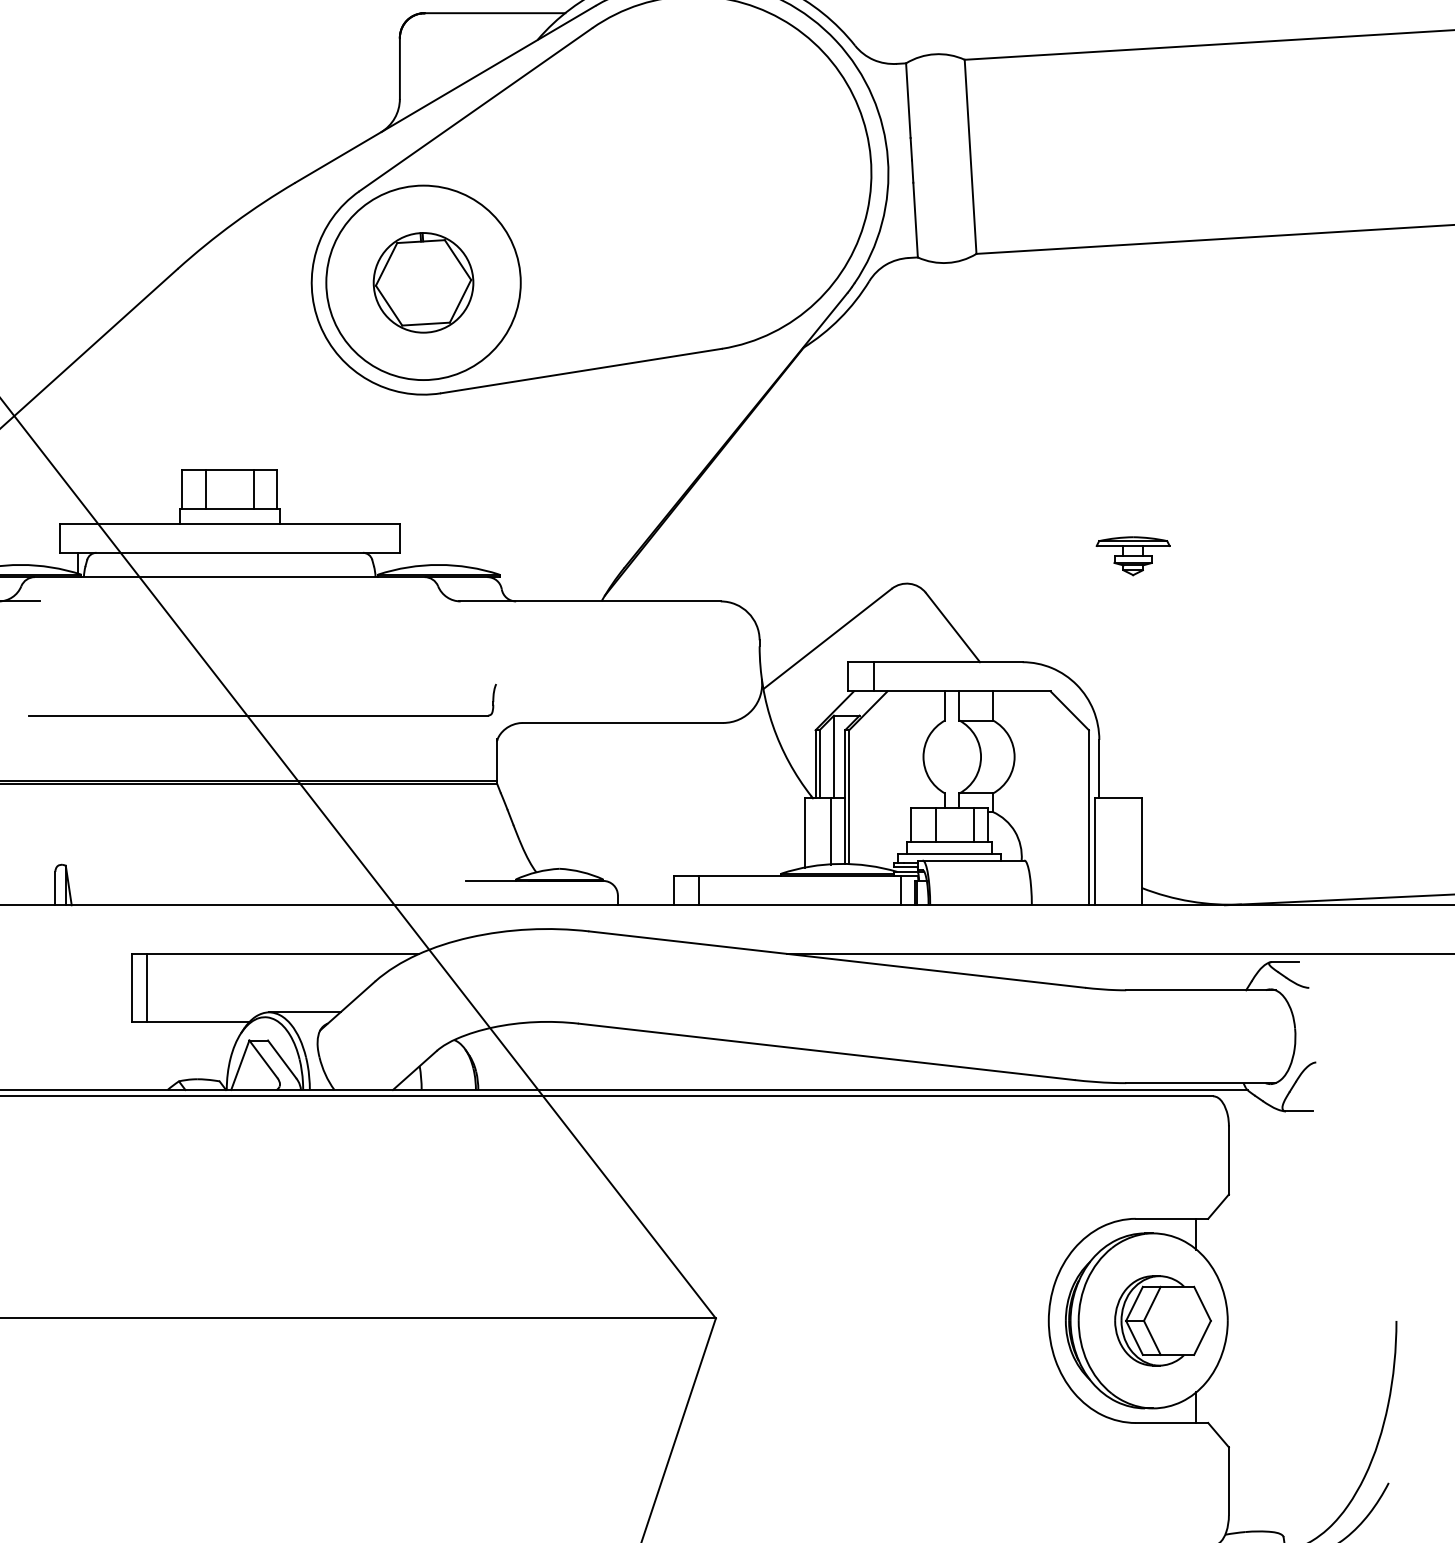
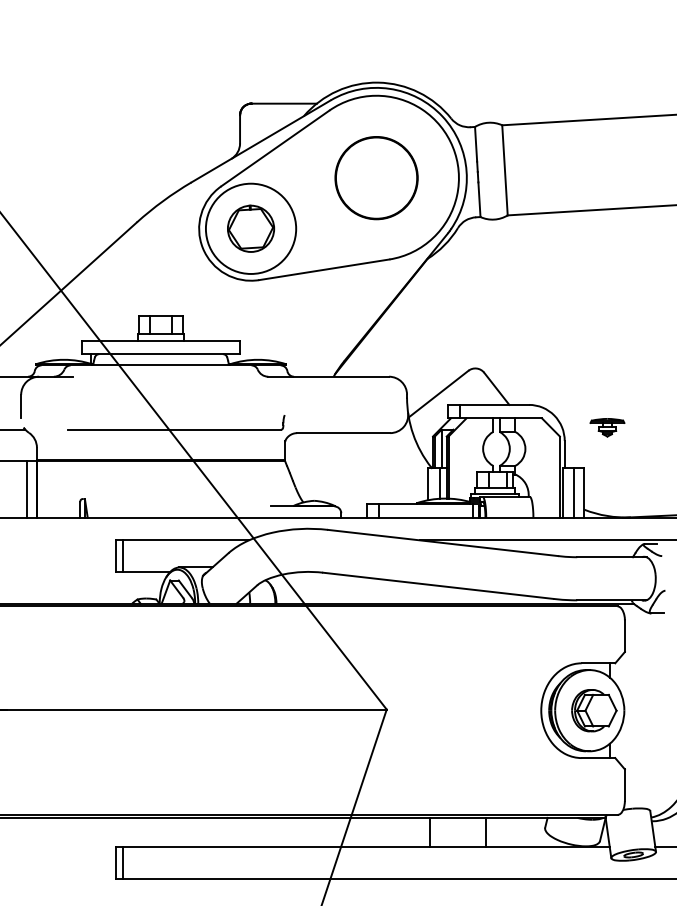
circle: (693, 174) -> (376, 178), added
part: (1133, 555) -> (607, 427), moved
line: (1120, 850) -> (574, 492), added

